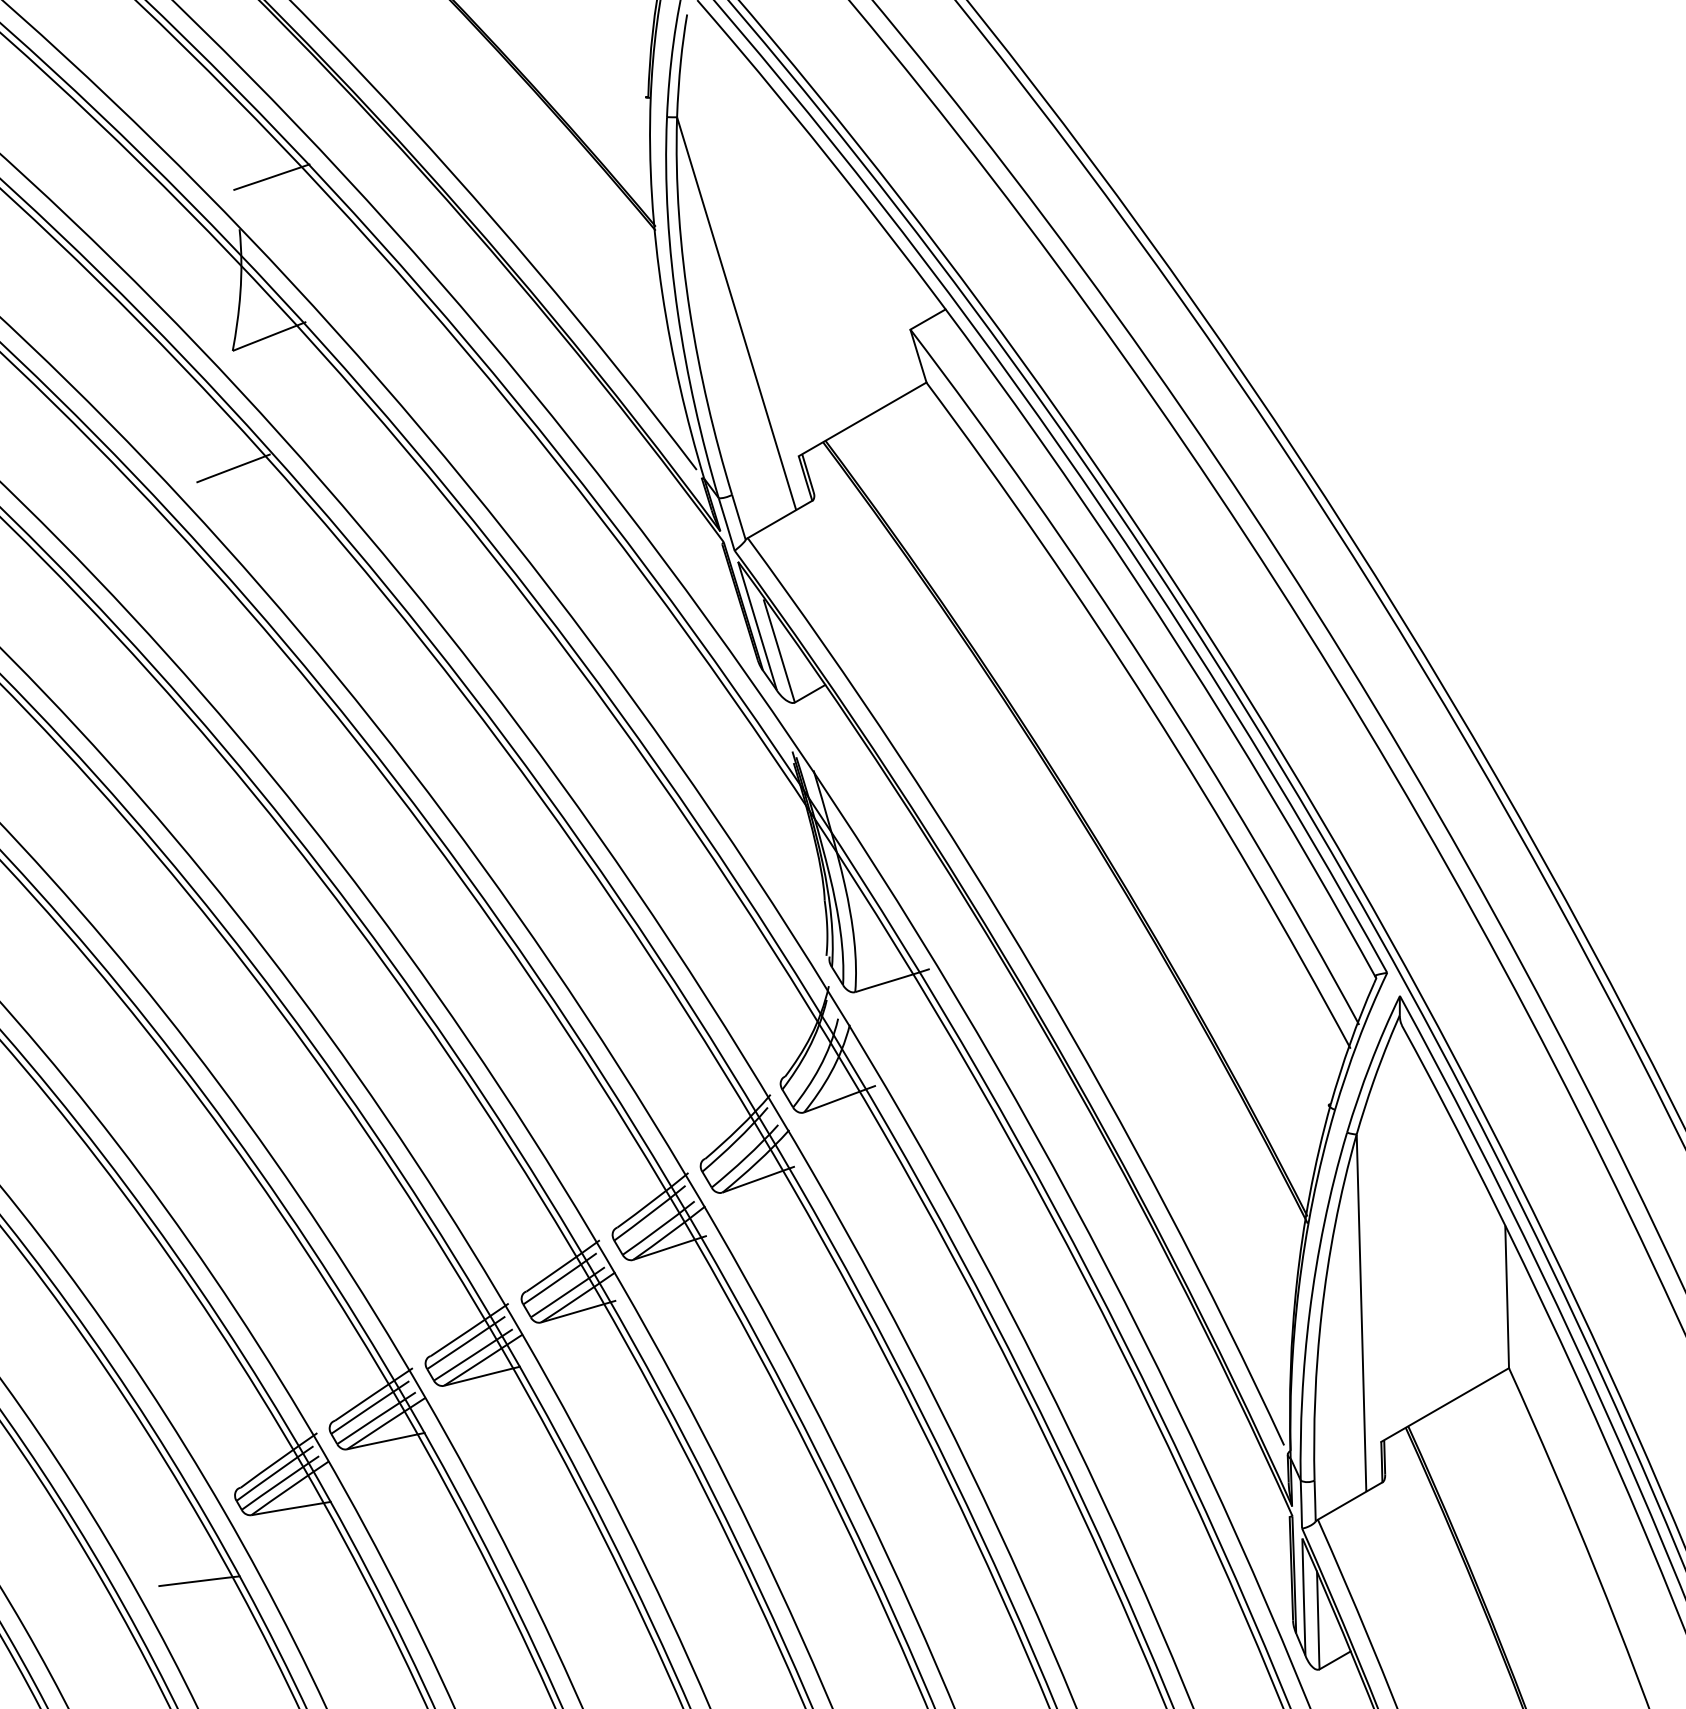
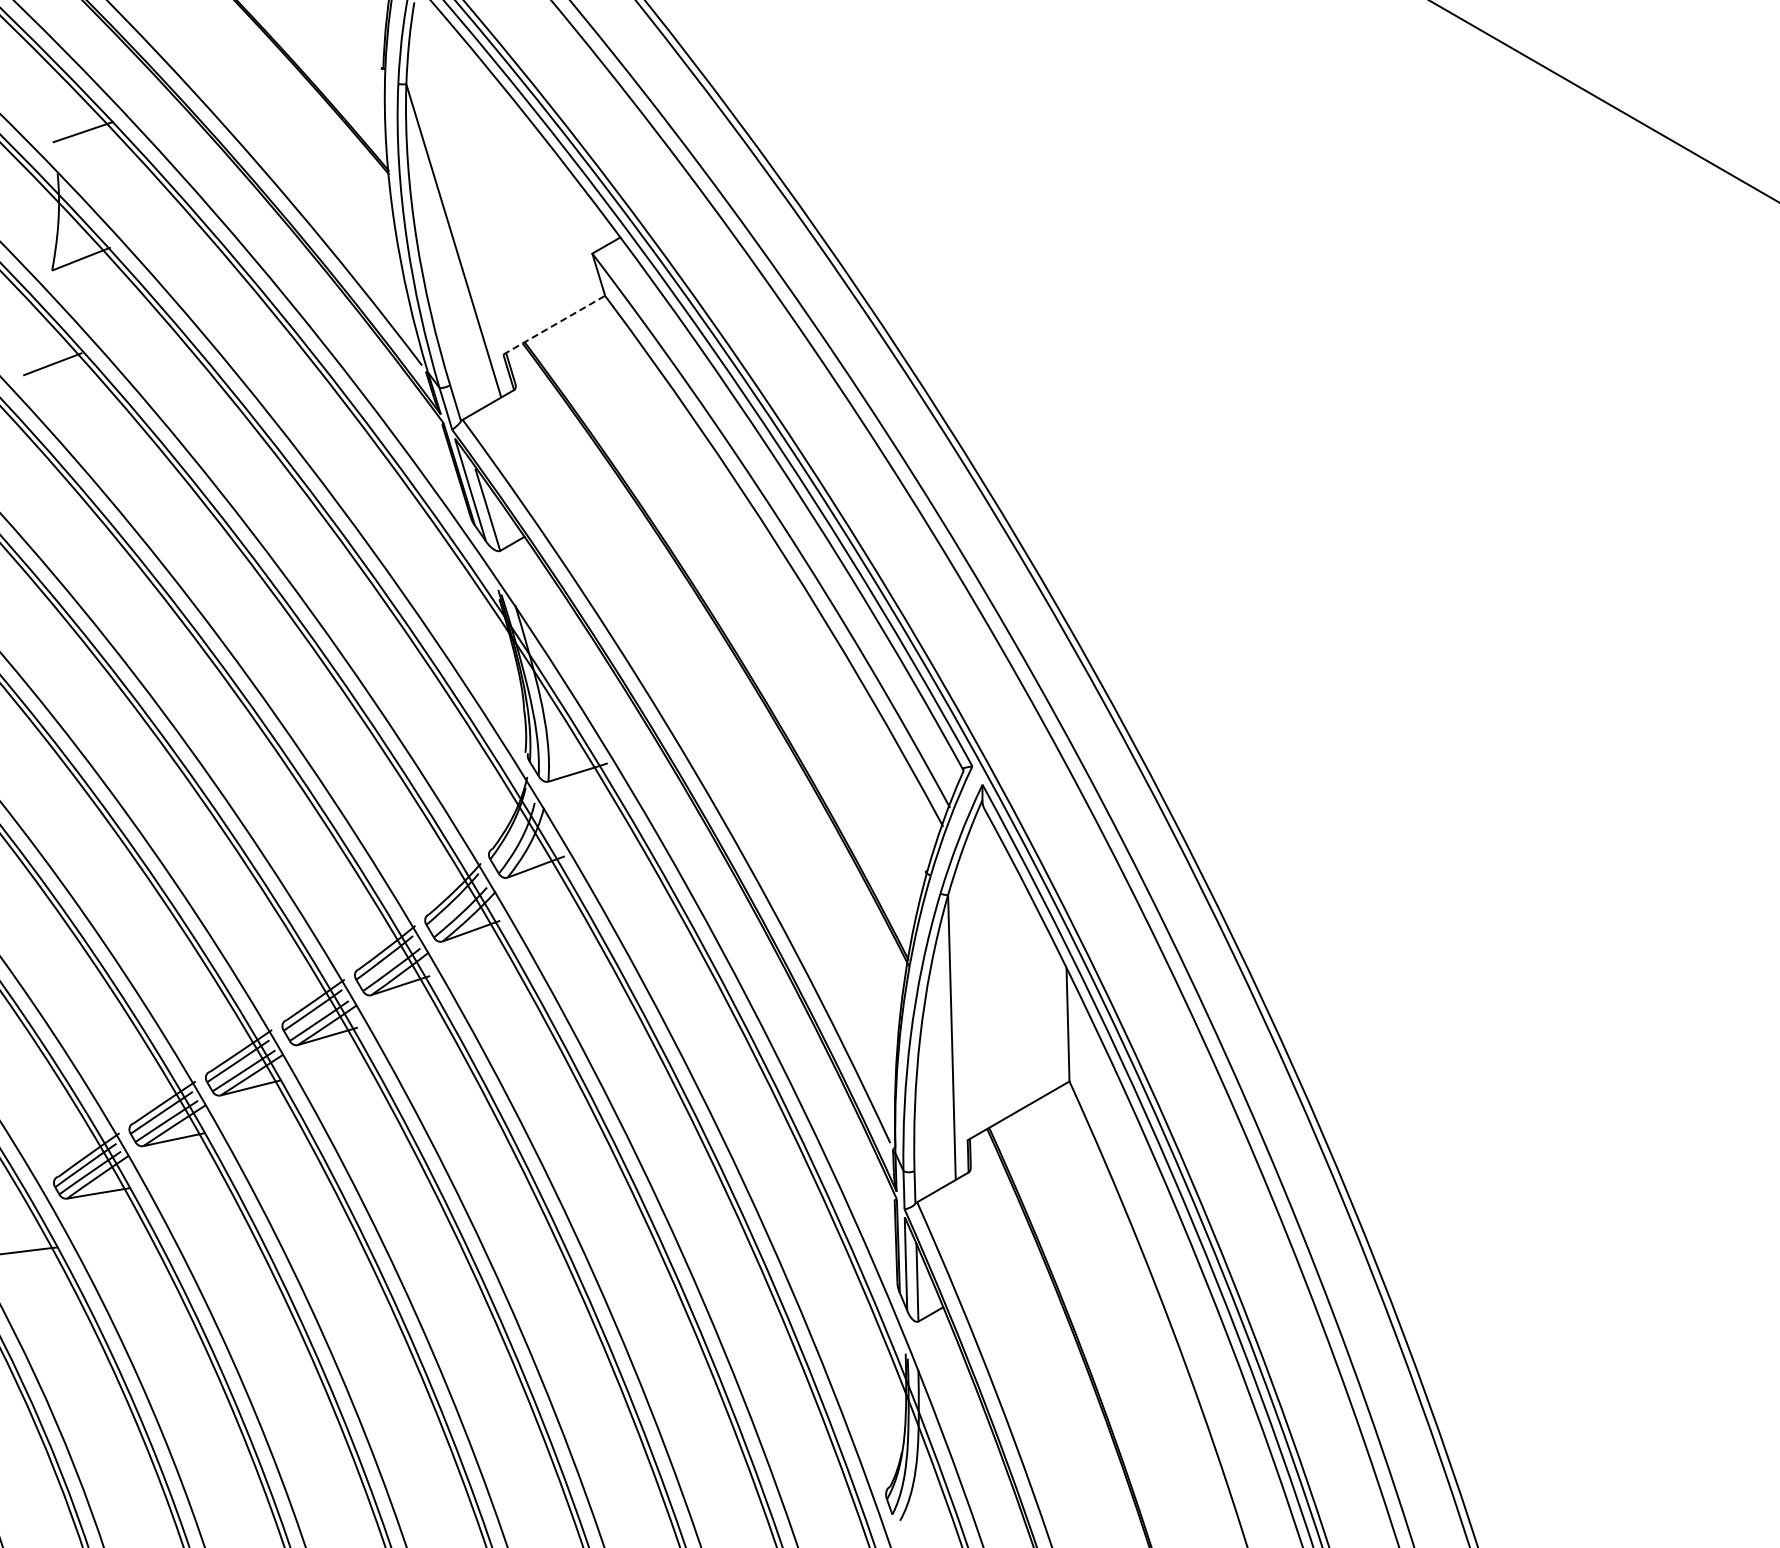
line: (862, 419) -> (554, 325), solid -> dashed

